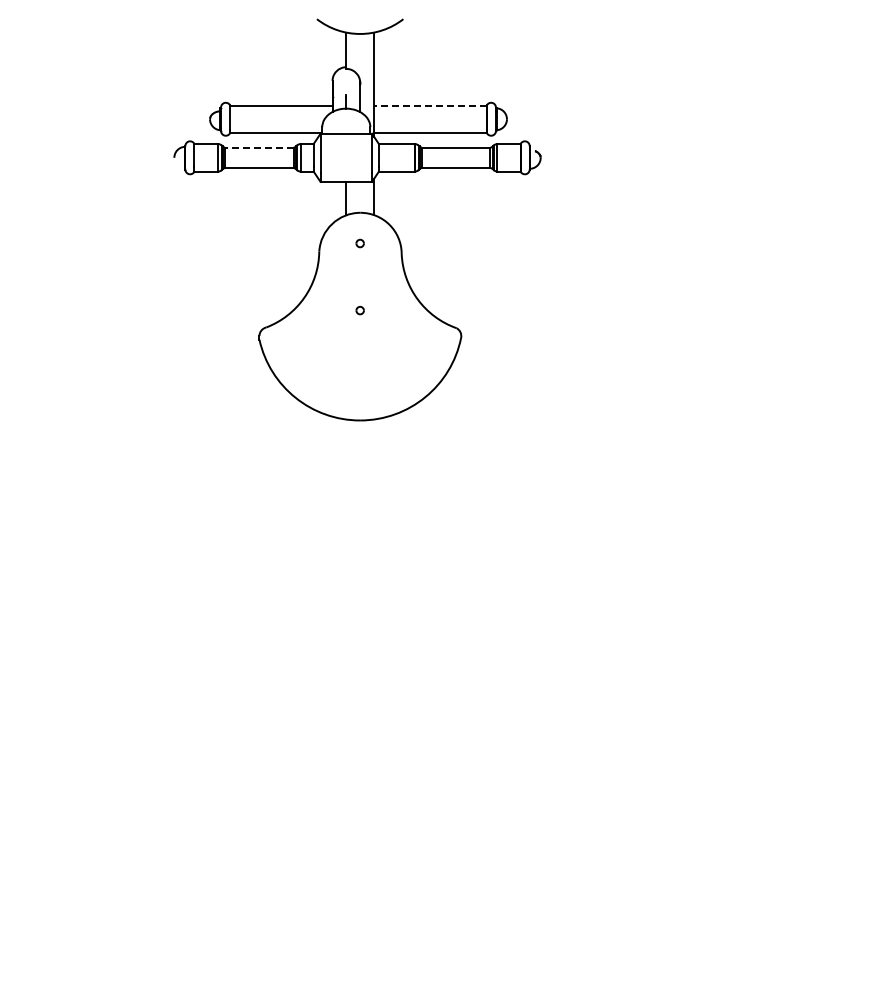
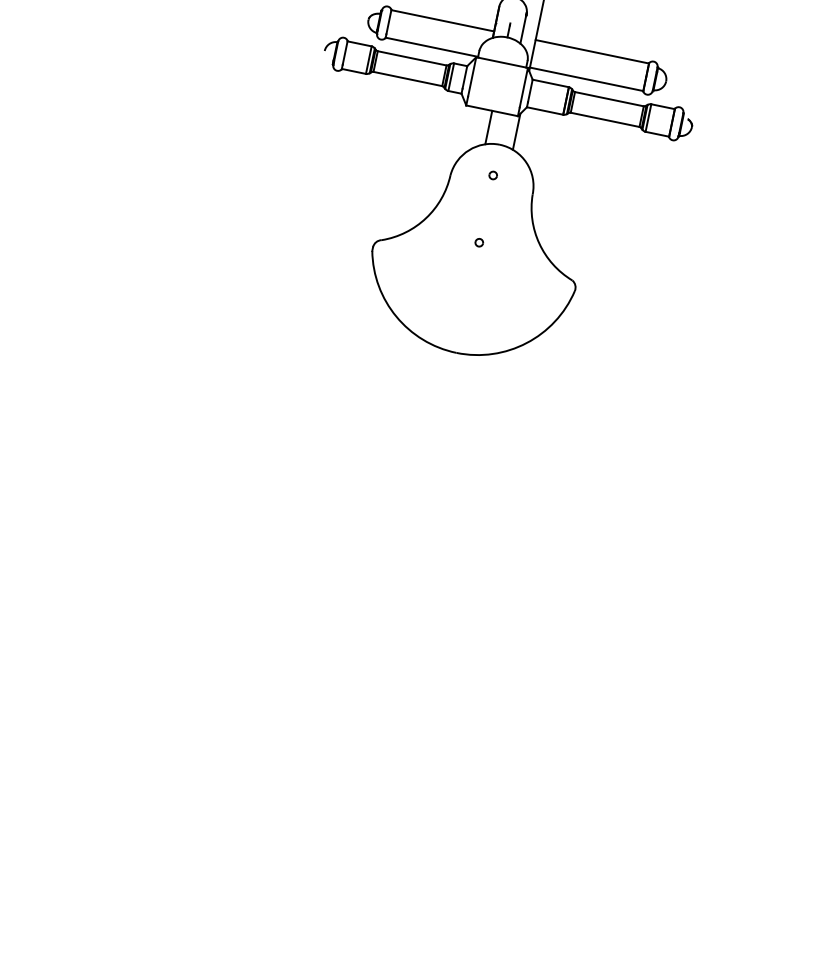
line: (430, 105) -> (592, 51), dashed -> solid
line: (258, 147) -> (411, 58), dashed -> solid

